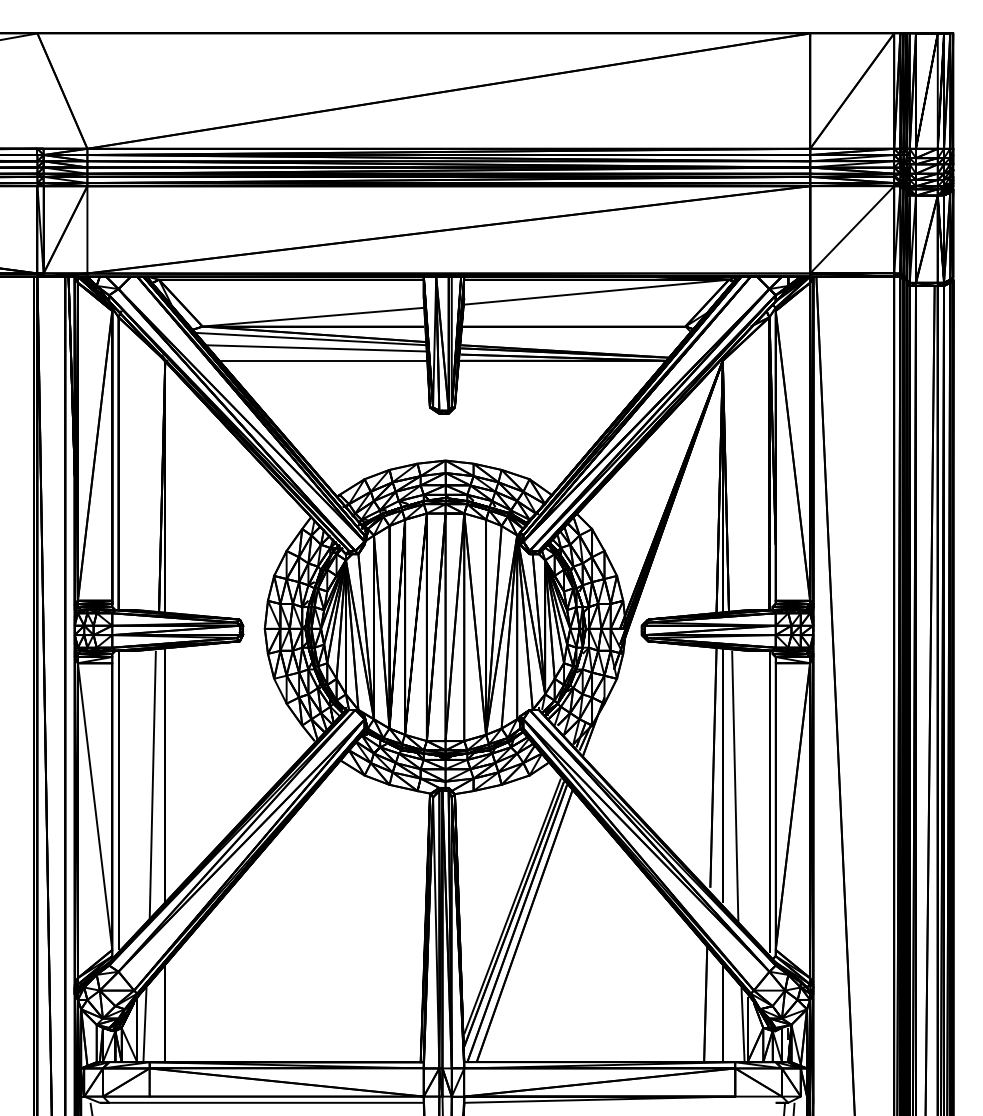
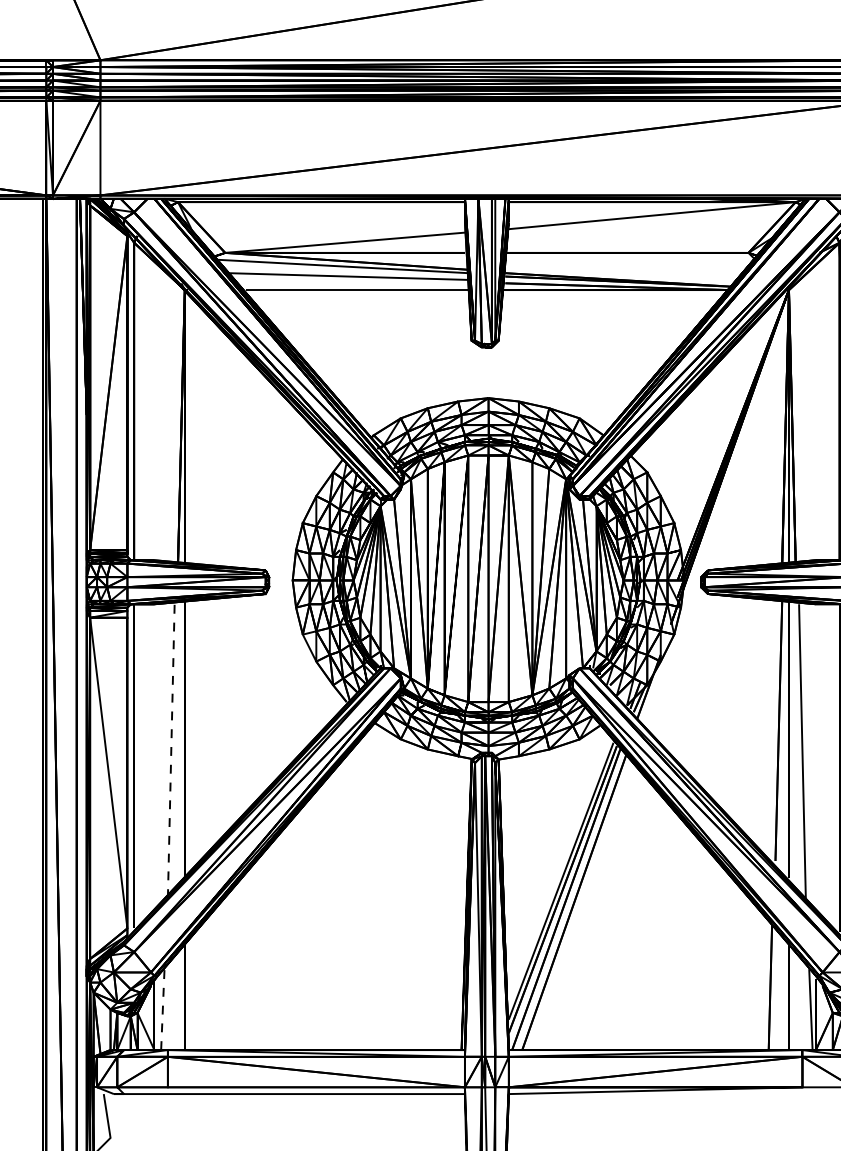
line: (152, 786) -> (170, 751), solid -> dashed
line: (145, 1024) -> (163, 1009), solid -> dashed

